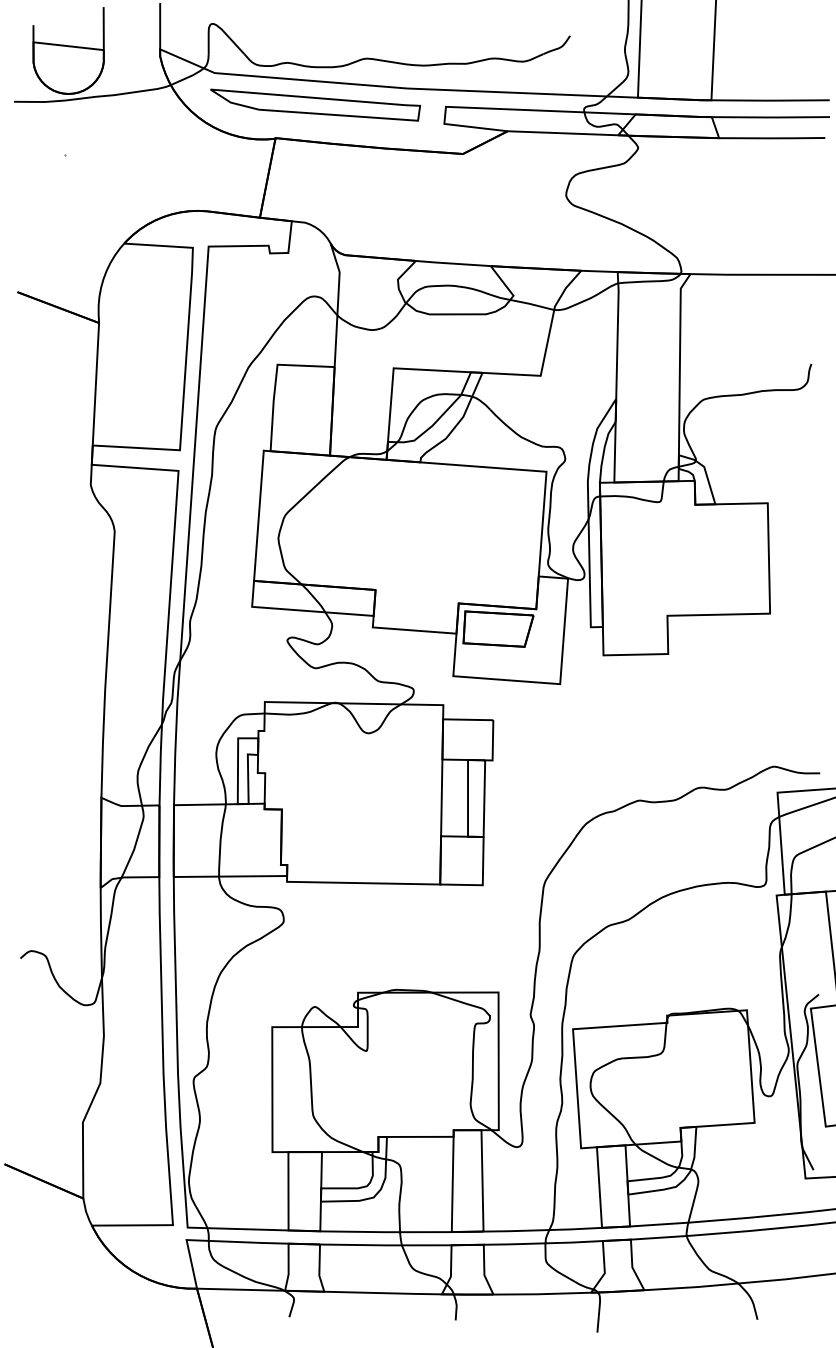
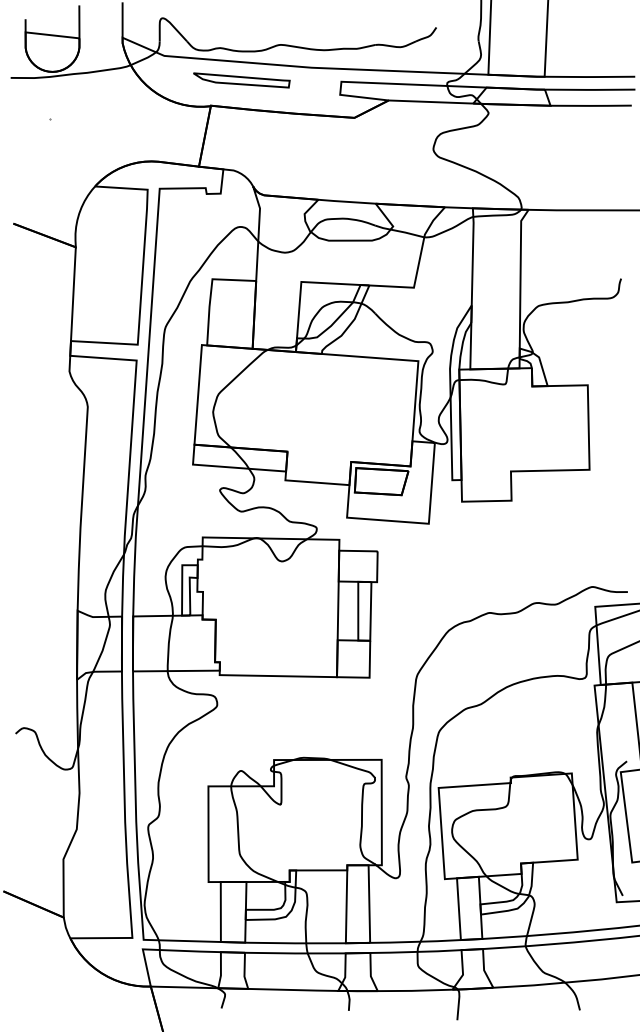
part: (315, 104) -> (241, 79), size x0.6

